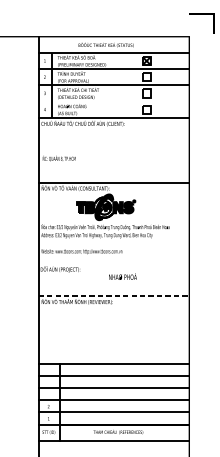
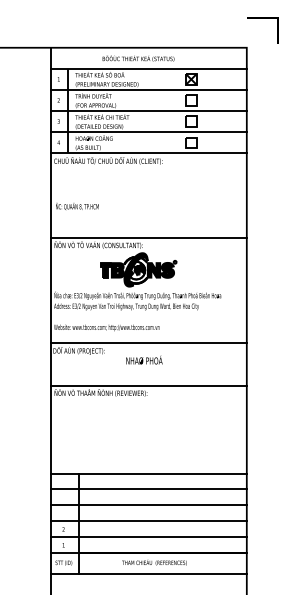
line: (113, 101) -> (148, 132), added
line: (113, 263) -> (148, 343), added
text: (123, 276) -> (144, 359), moved
line: (114, 296) -> (149, 385), dashed -> solid

